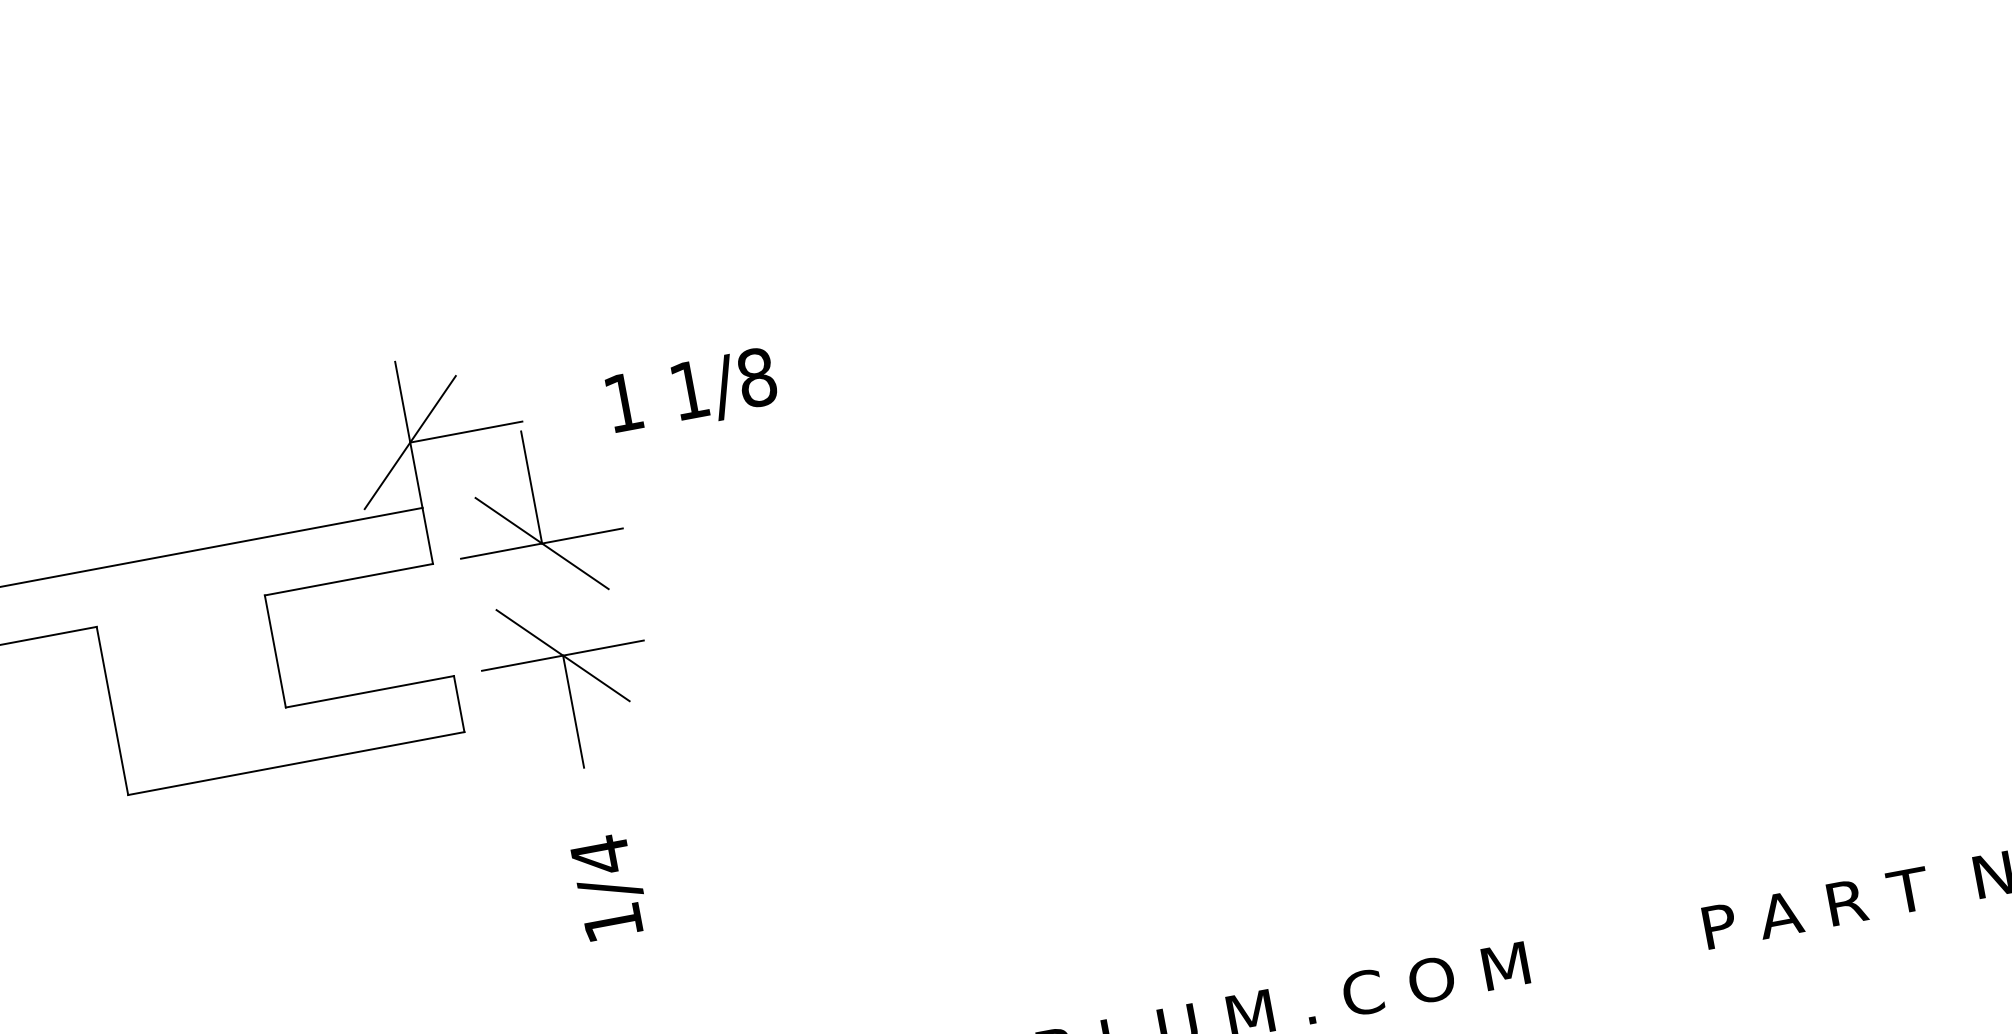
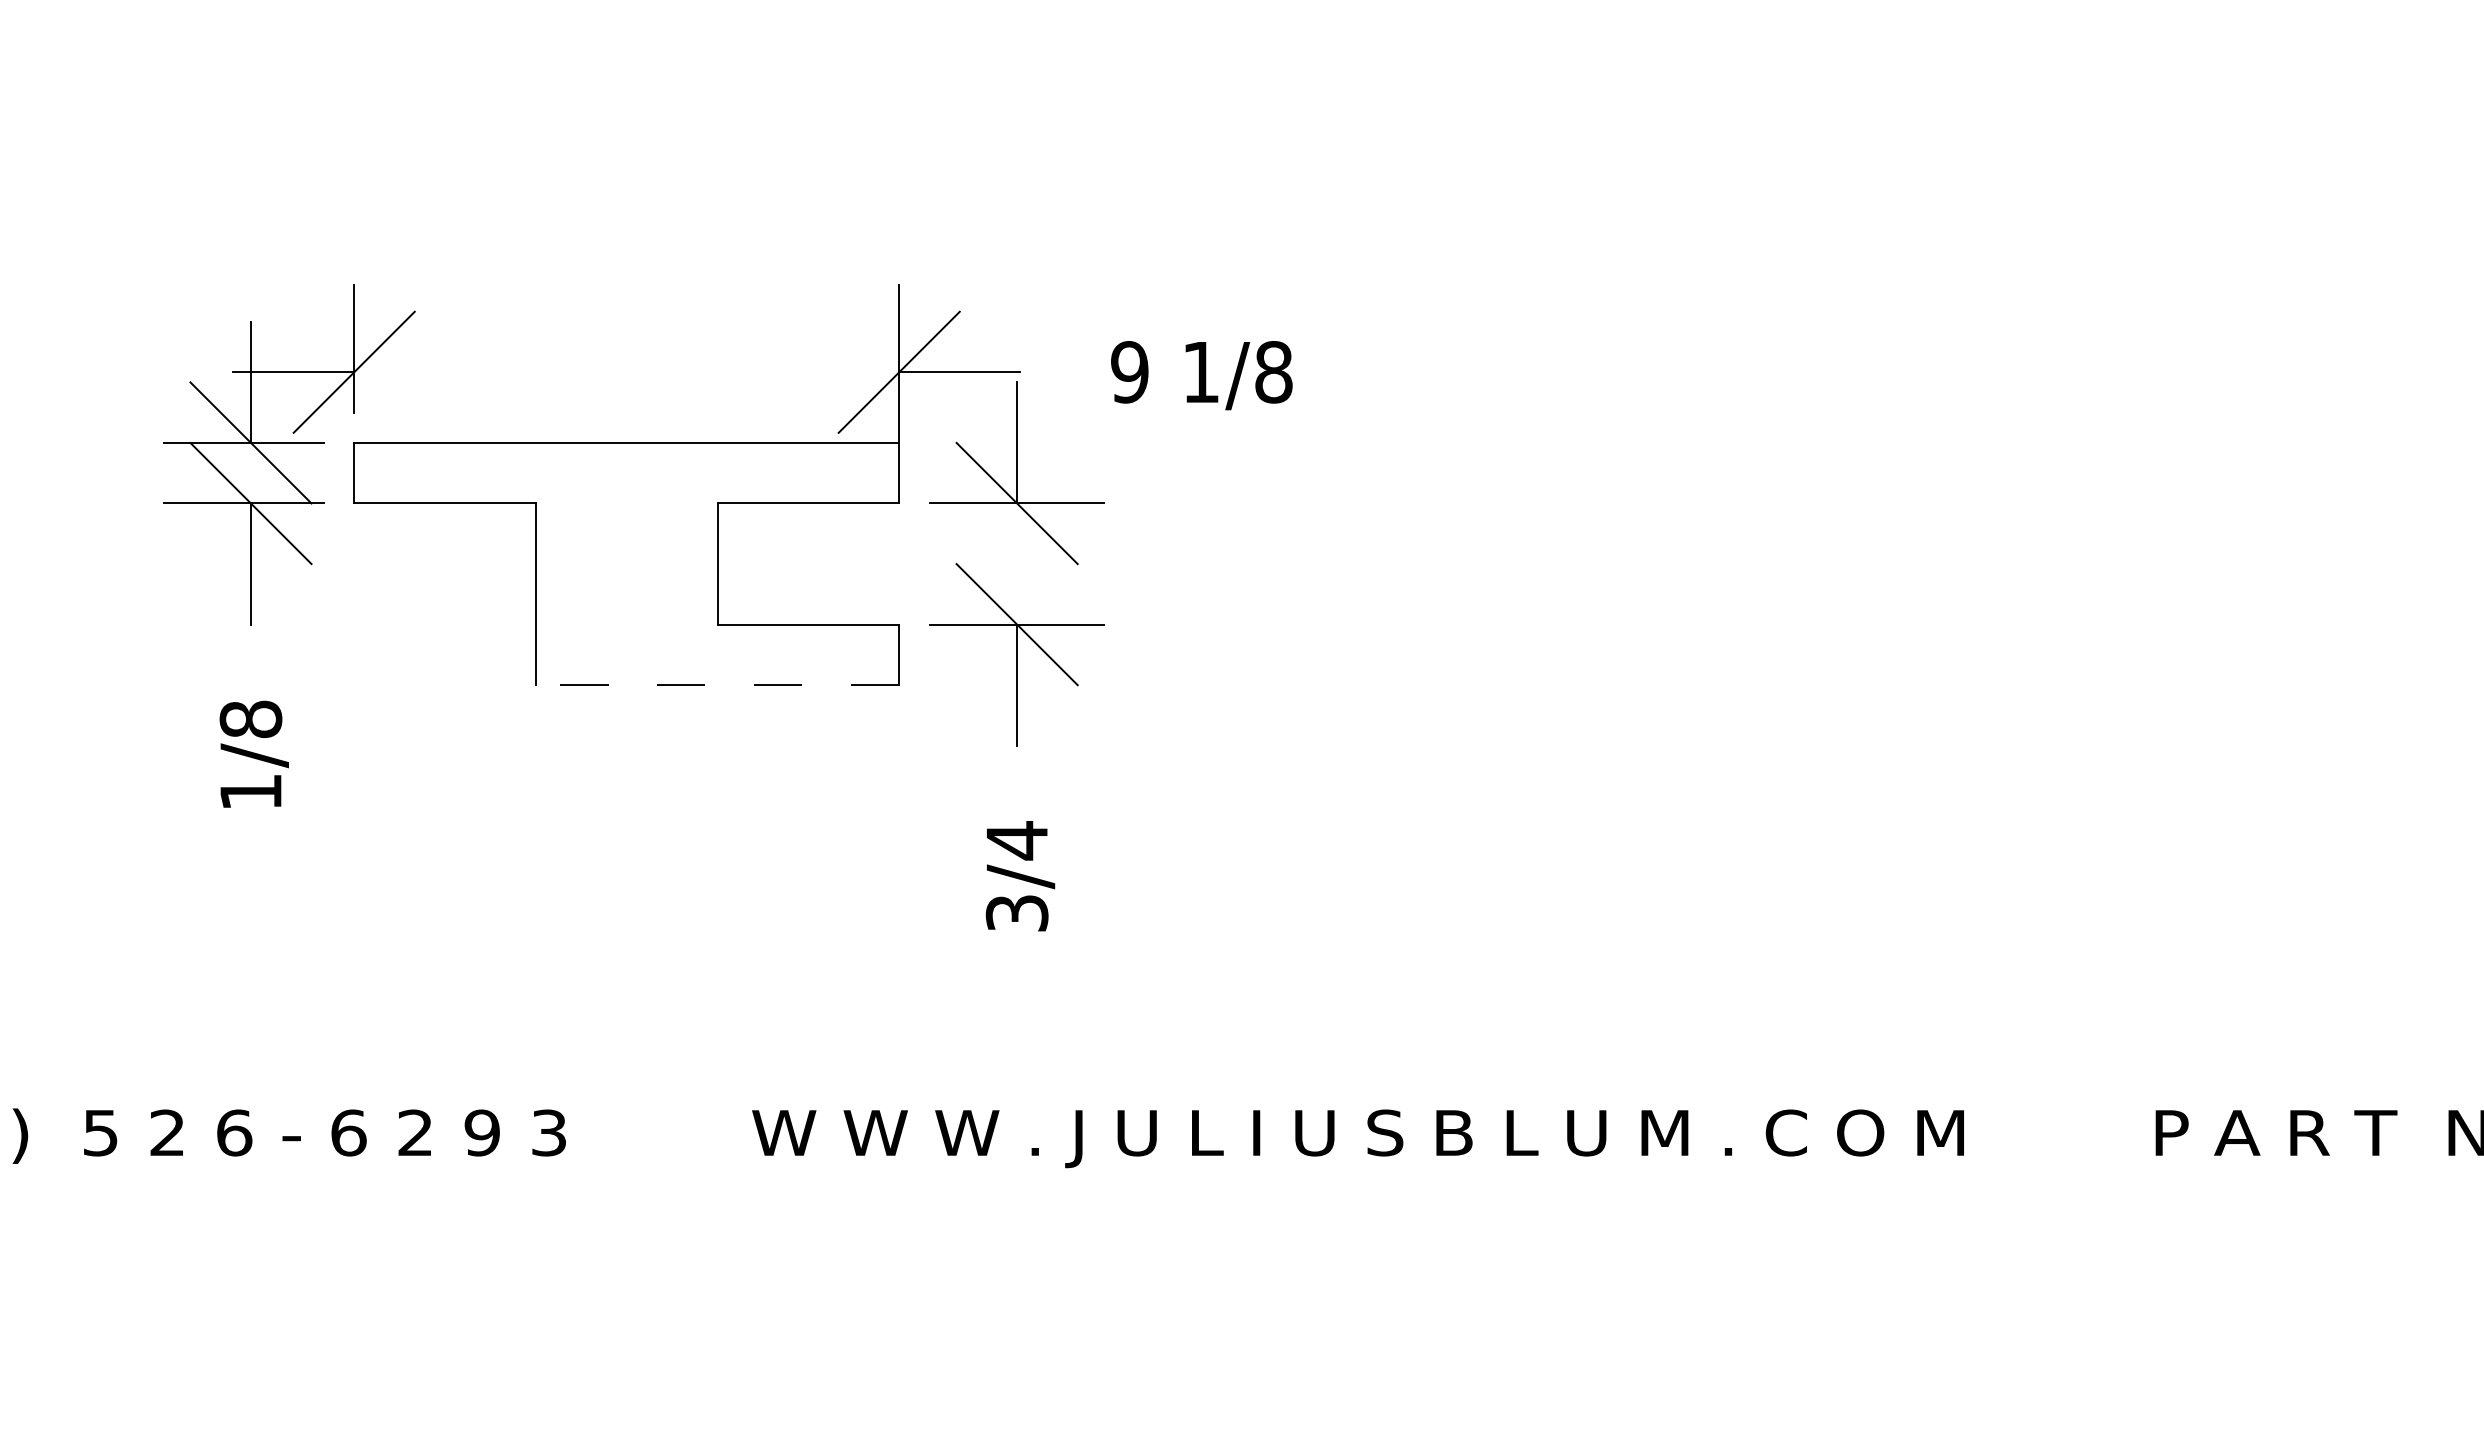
text: (623, 402) -> (1129, 372), 1 -> 9
line: (296, 763) -> (717, 685), solid -> dashed
text: (612, 923) -> (1016, 913), 1/4 -> 3/4

